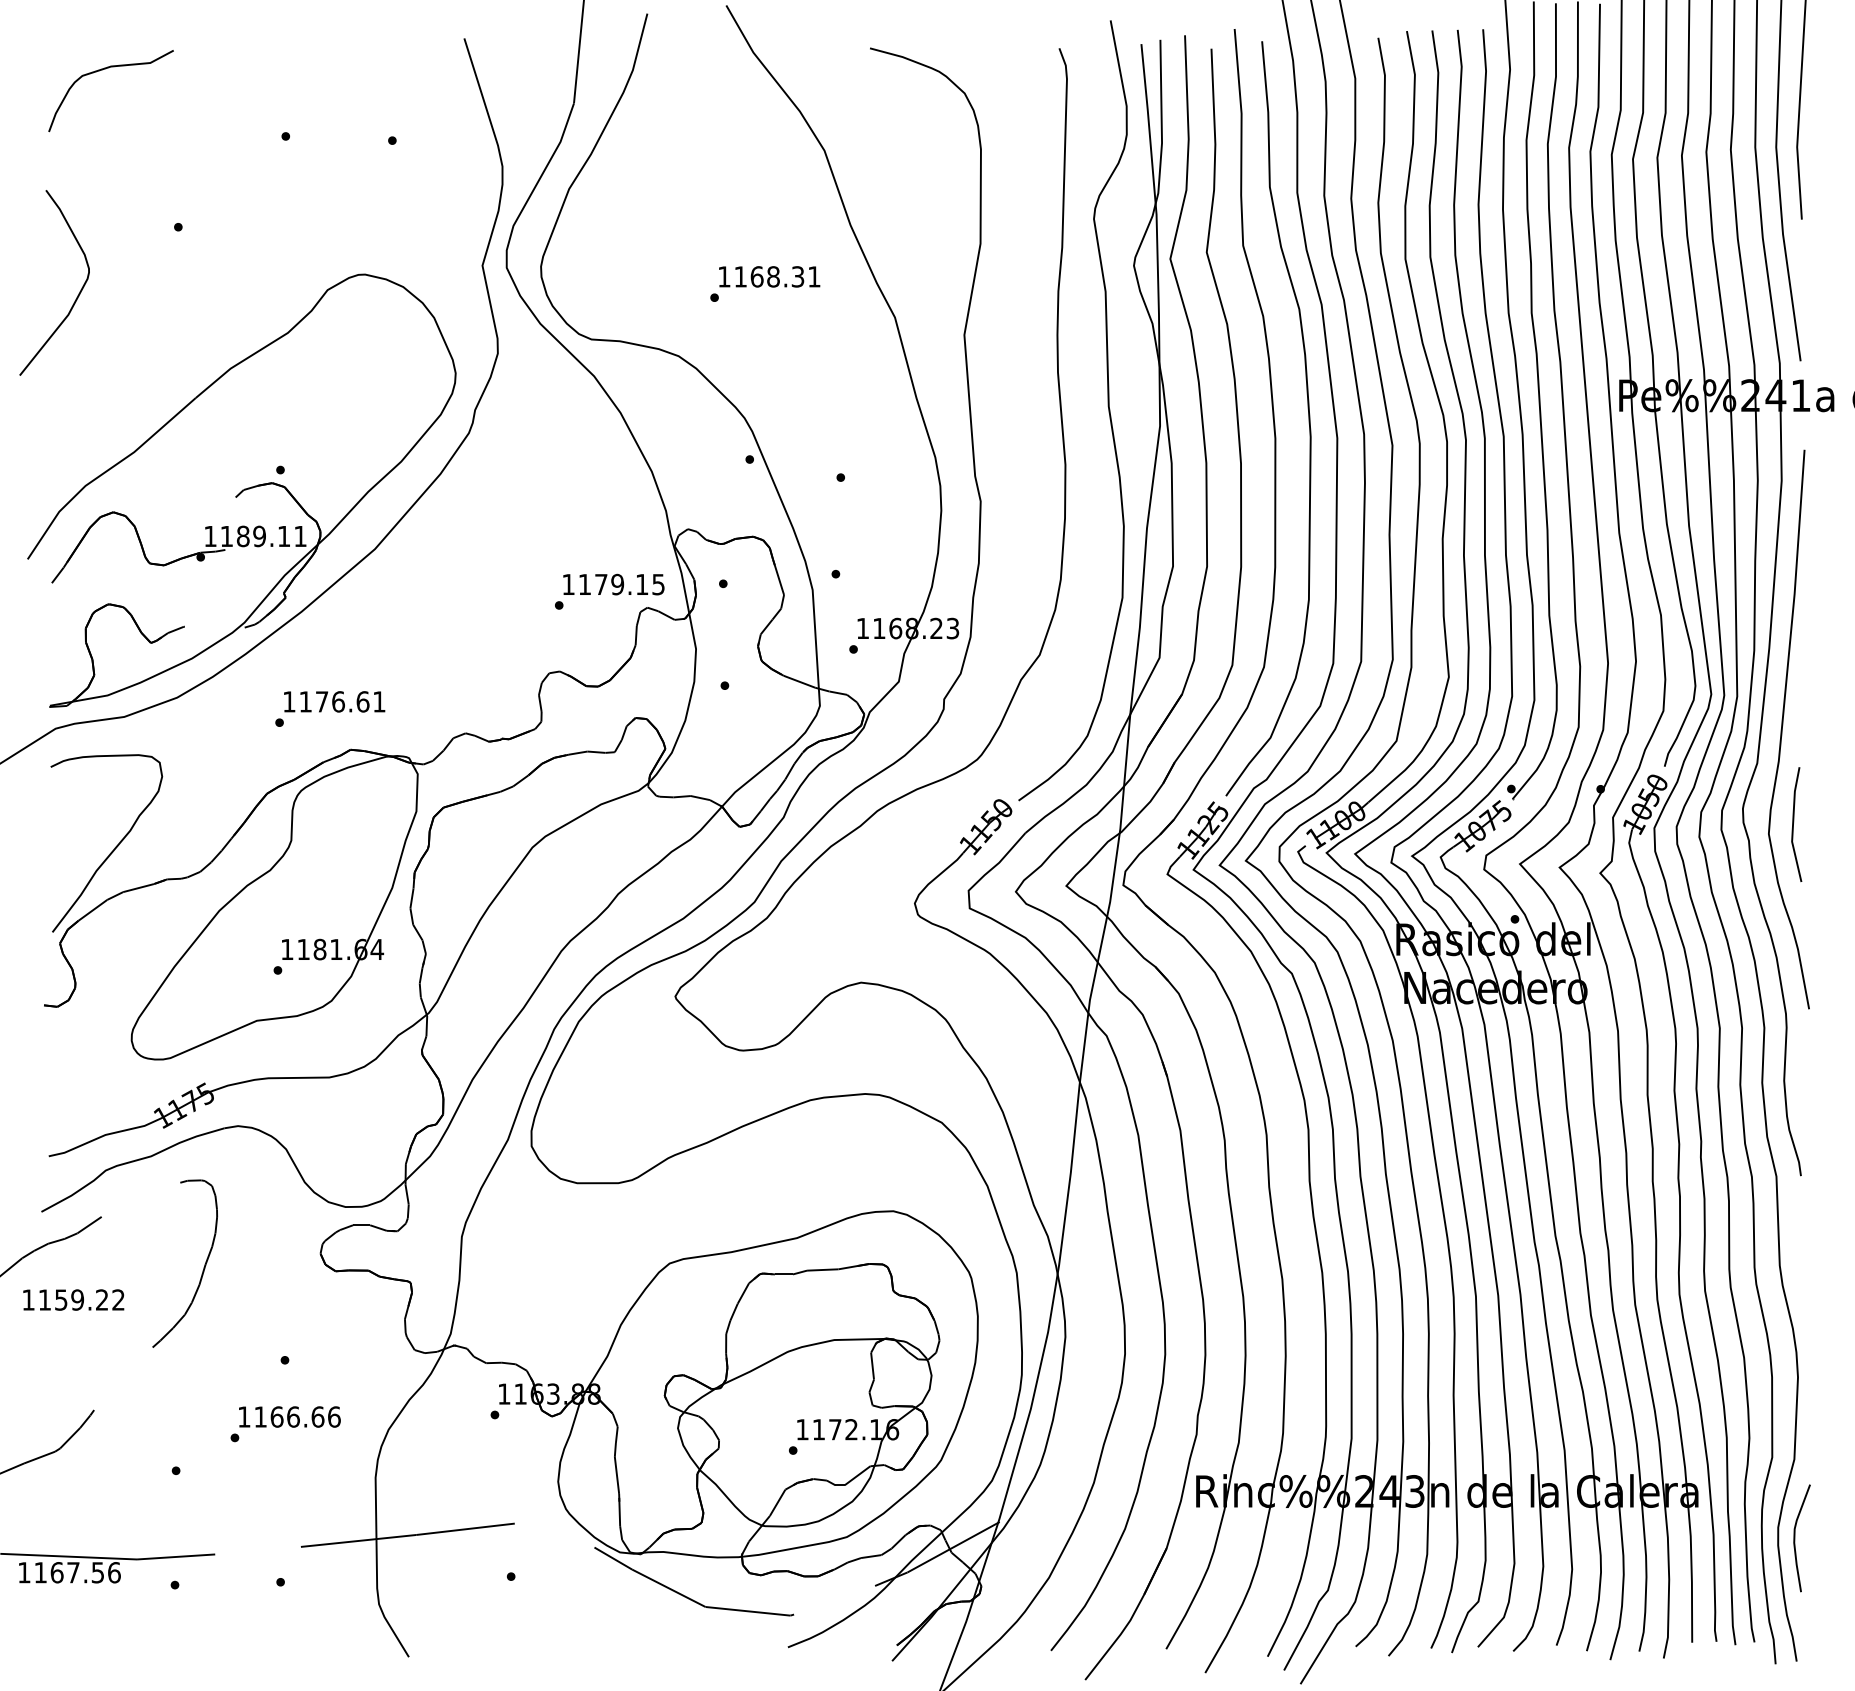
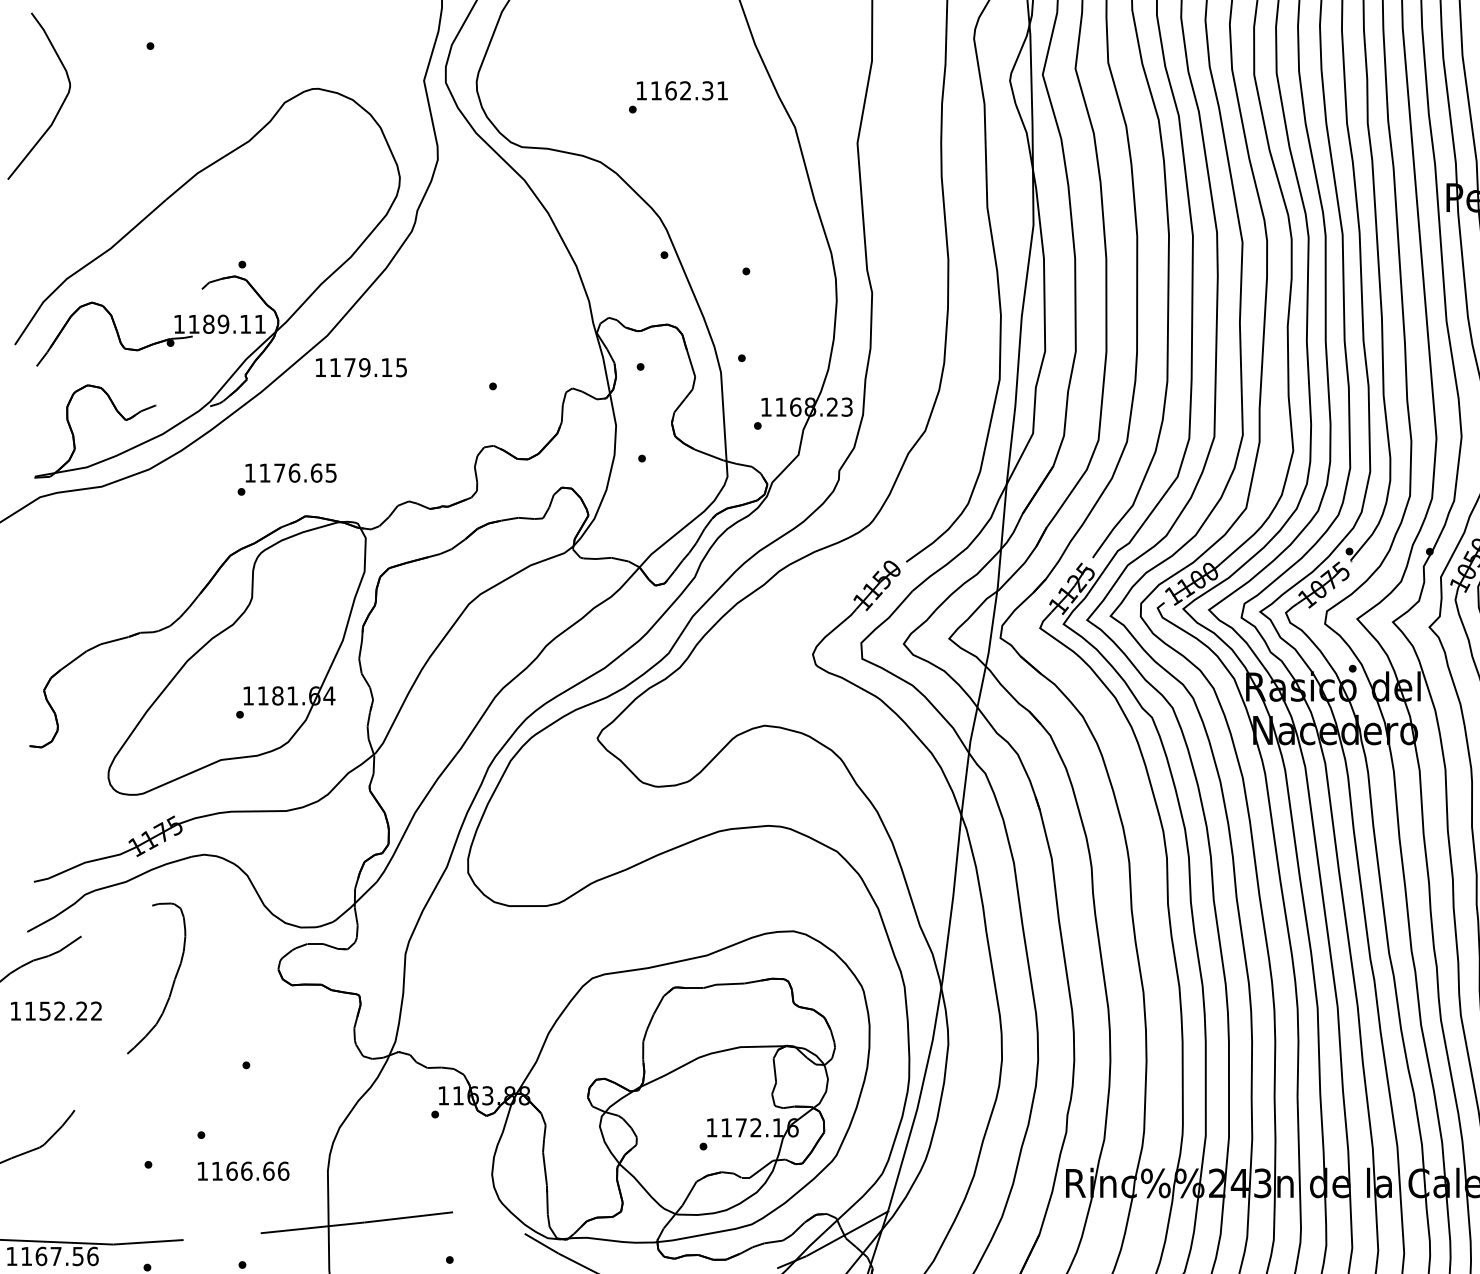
text: (773, 276) -> (685, 90), 1168.31 -> 1162.31
text: (613, 584) -> (361, 367), moved
text: (379, 701) -> (331, 472), 1176.61 -> 1176.65
curve: (114, 847) -> (93, 604), removed
text: (77, 1299) -> (59, 1010), 1159.22 -> 1152.22
text: (289, 1416) -> (243, 1170), moved

